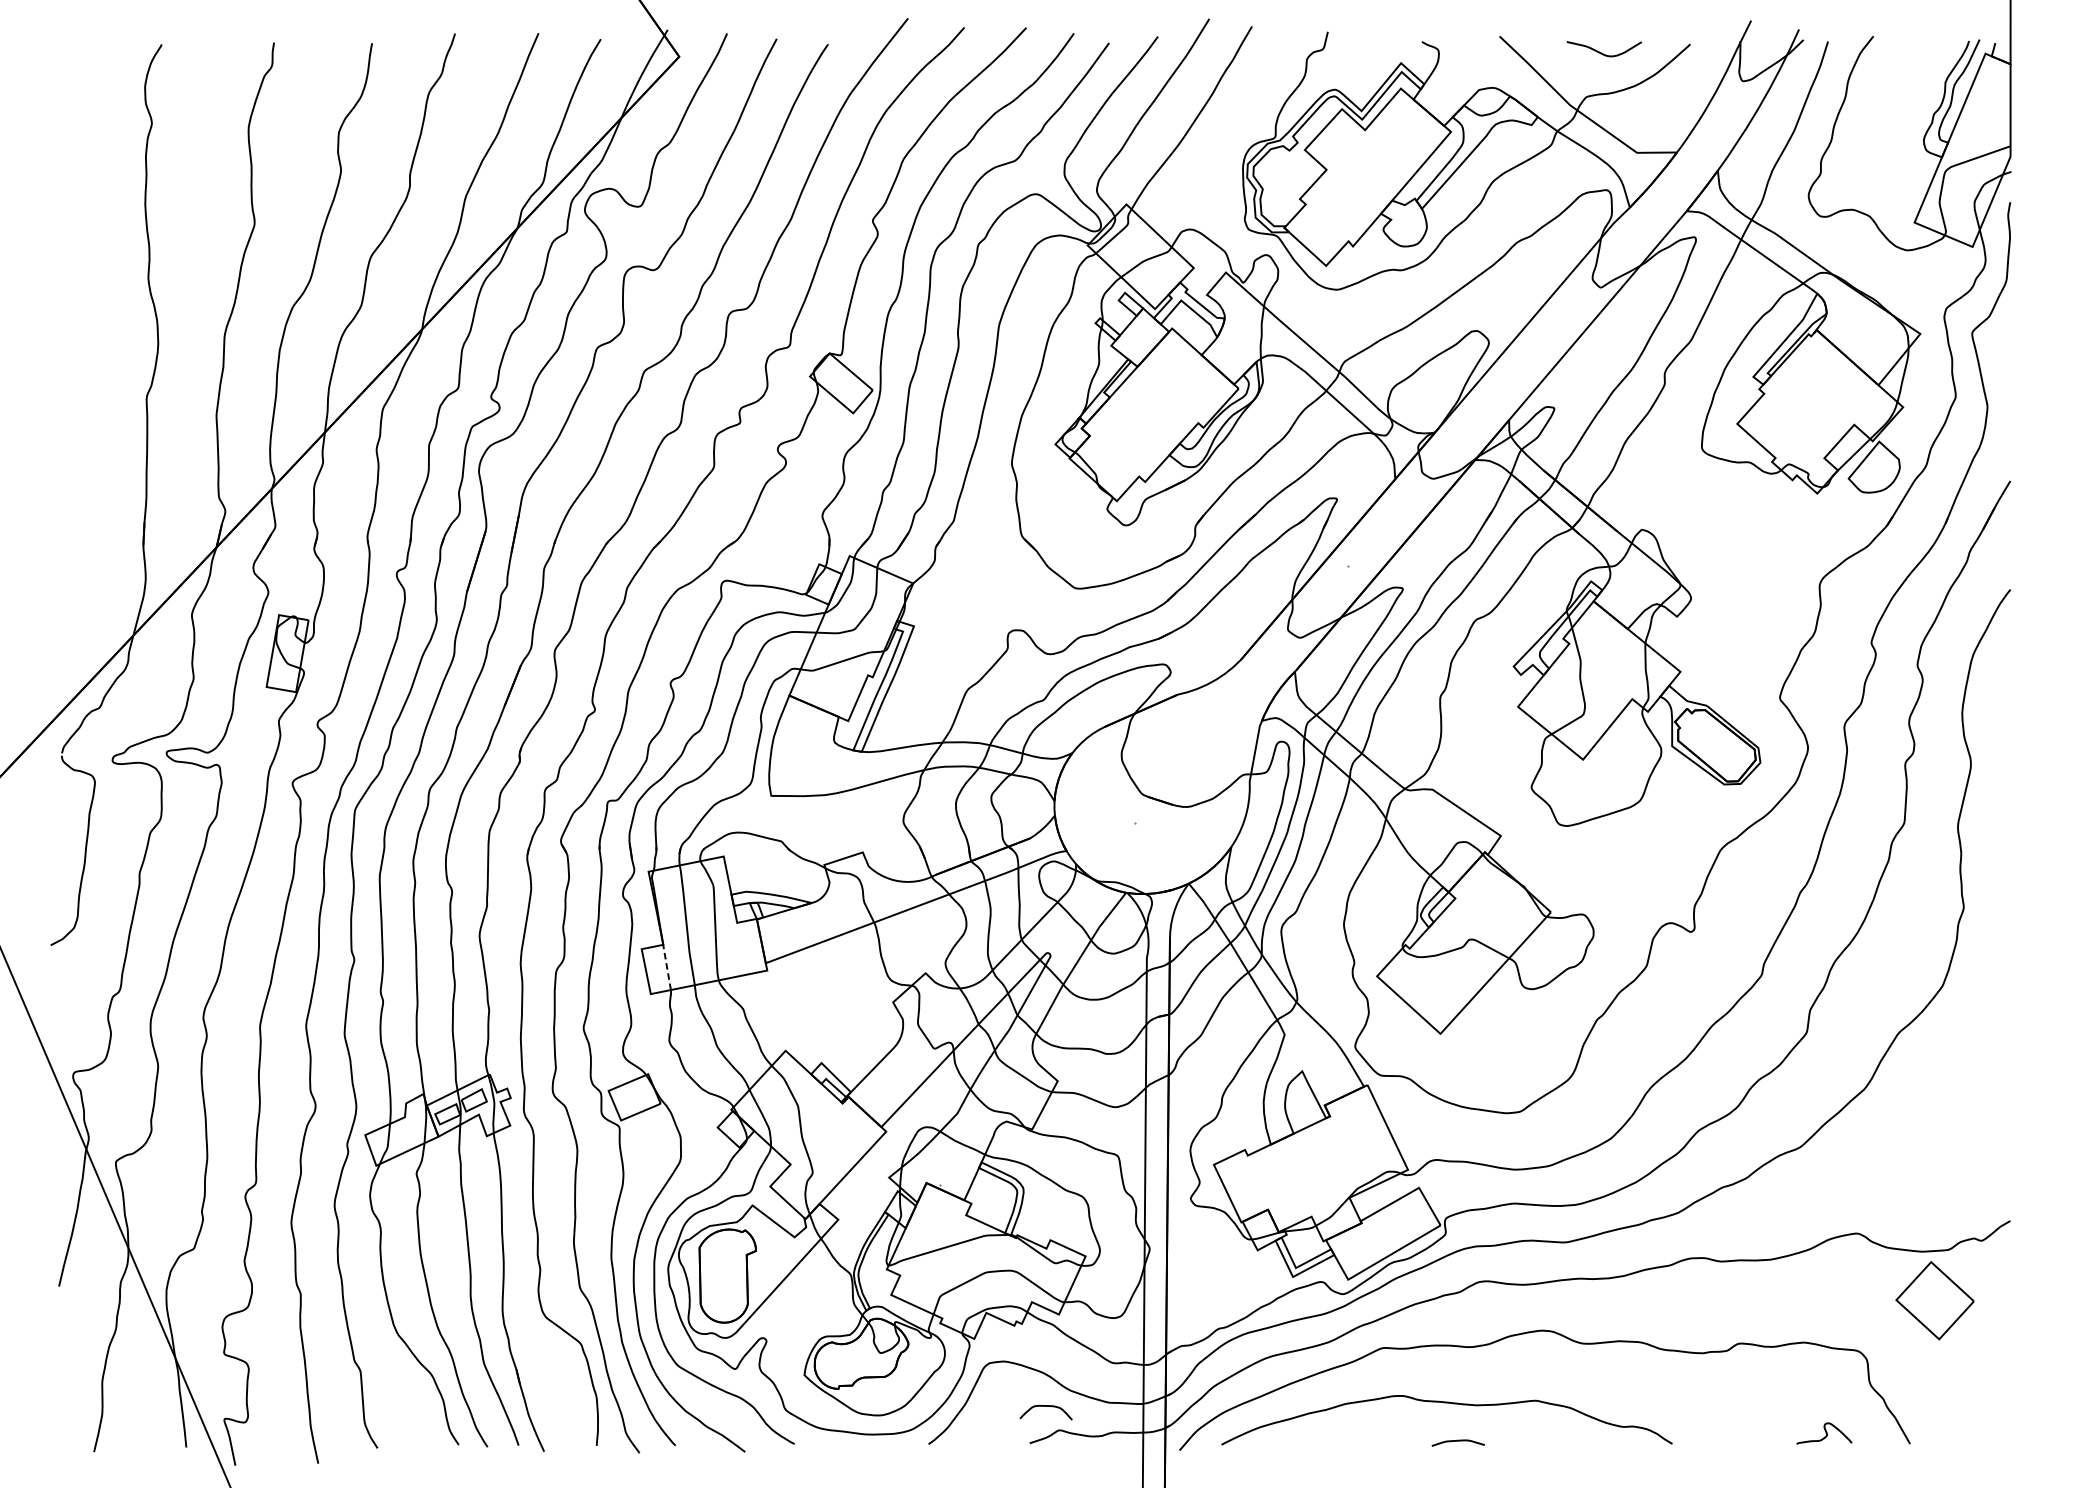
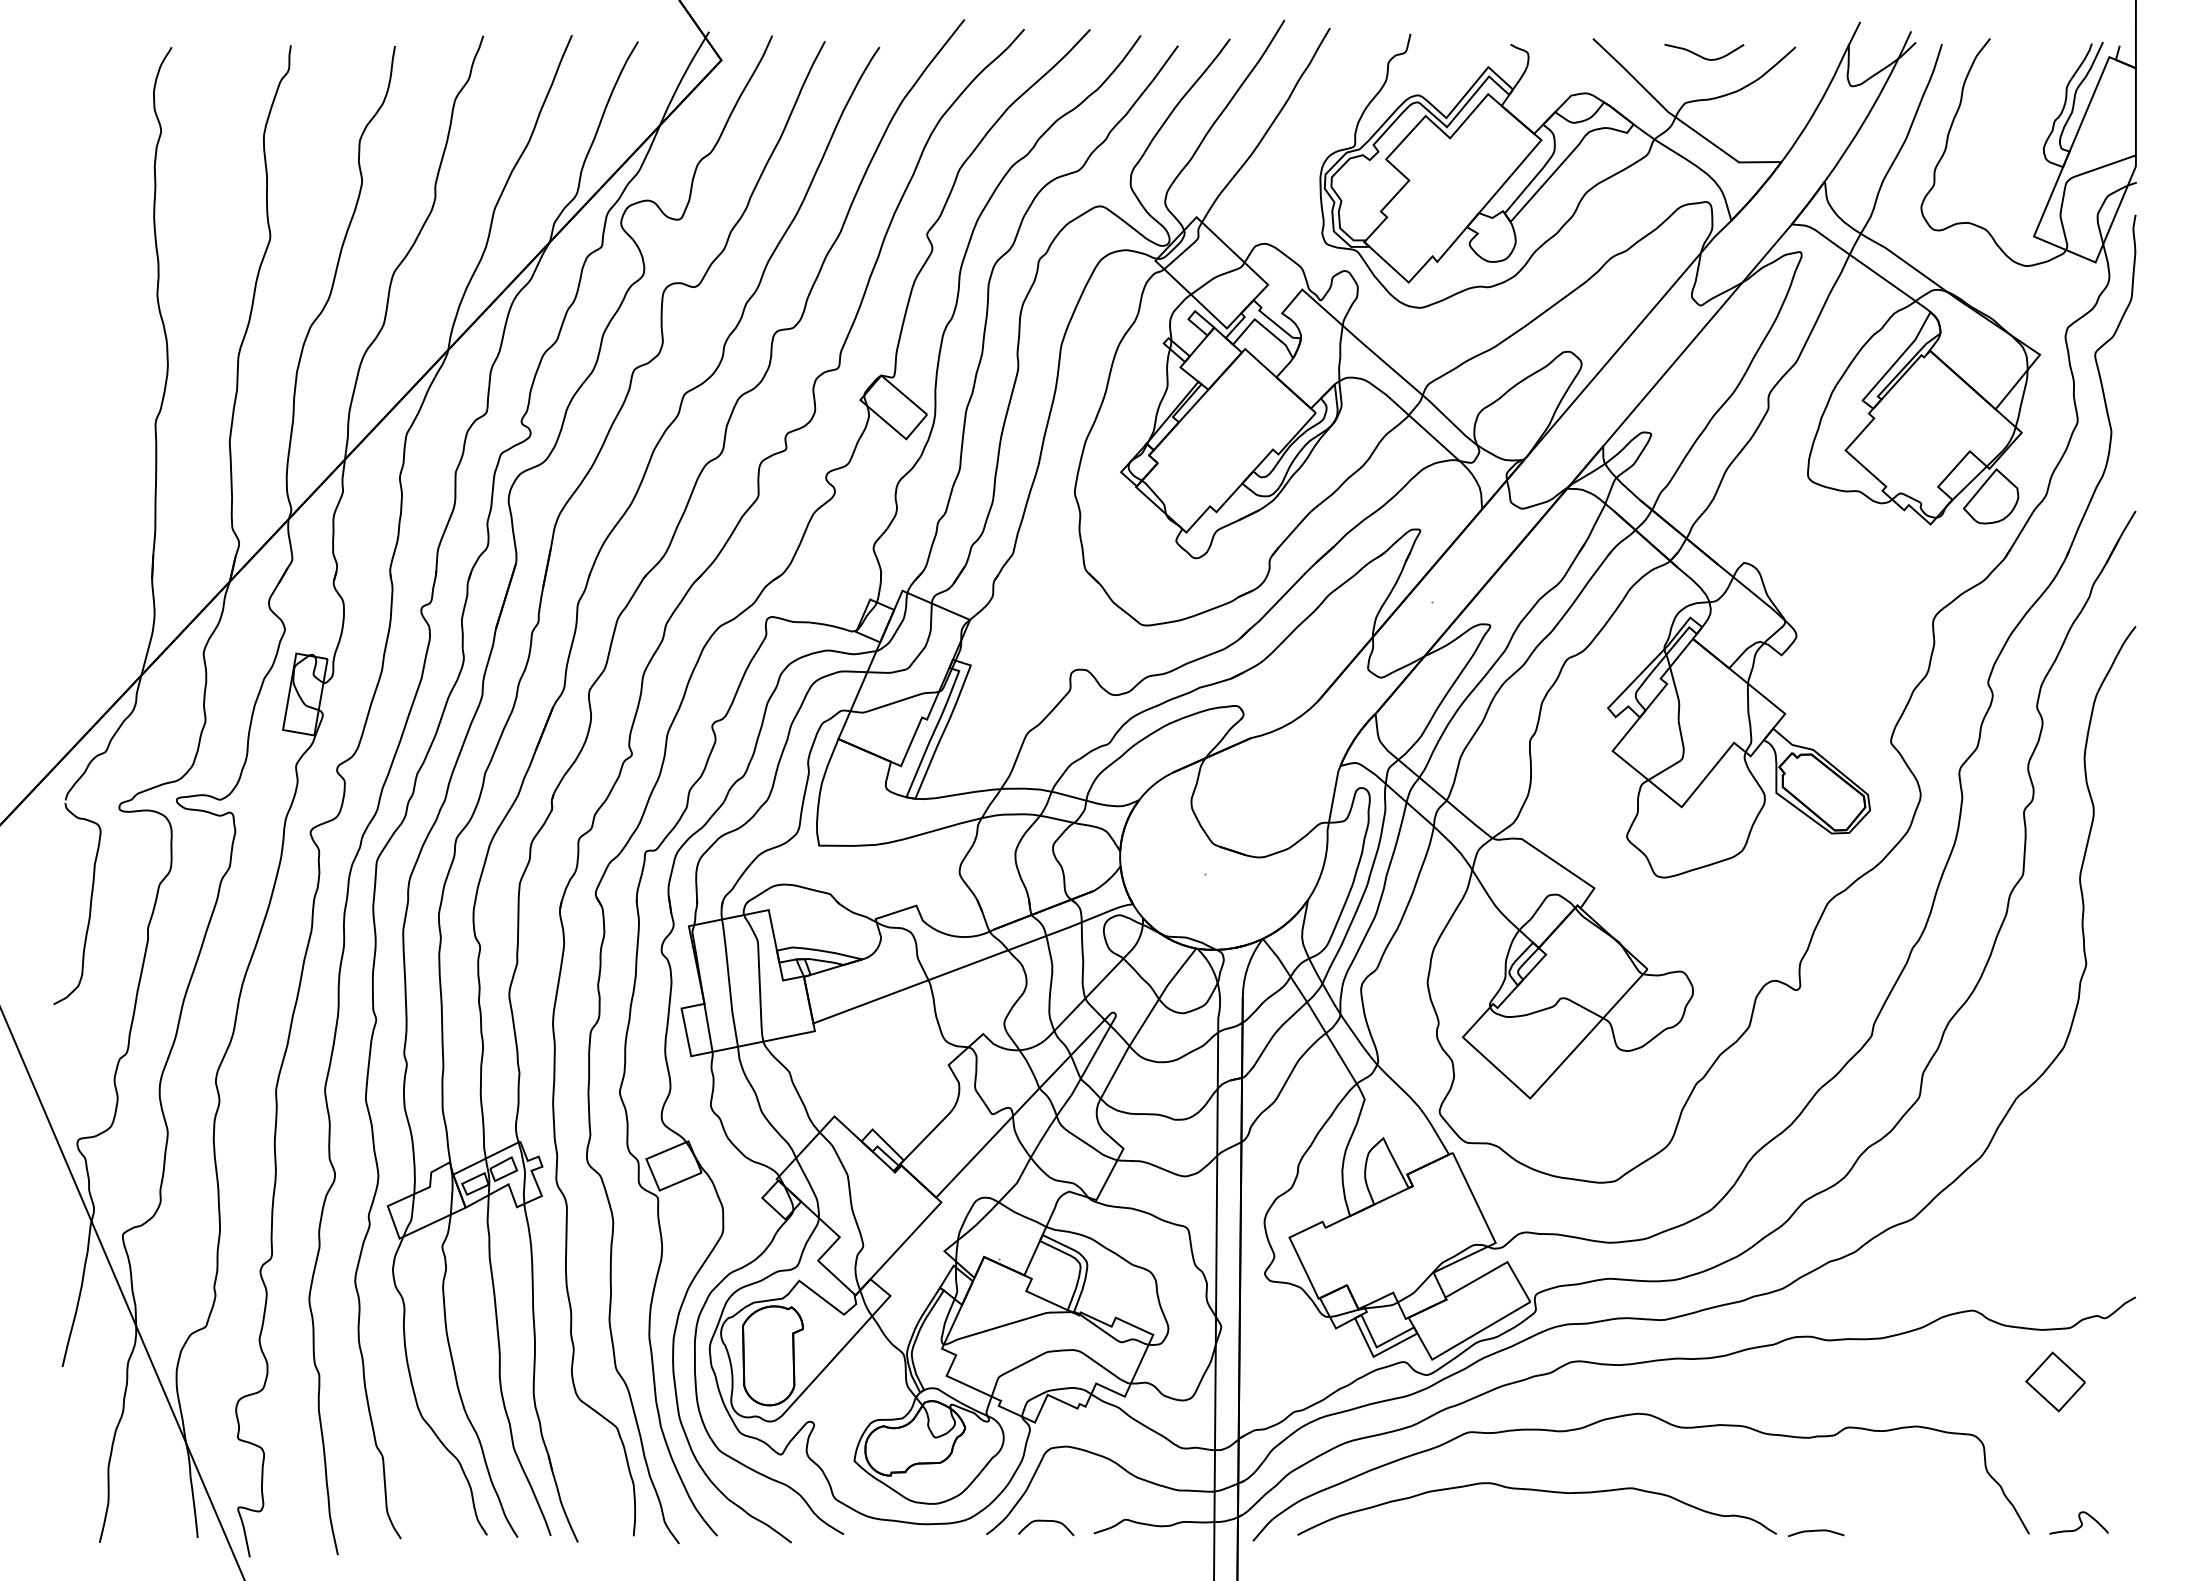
line: (667, 967) -> (708, 1027), dashed -> solid
part: (1934, 1300) -> (2055, 1381), size x0.71
curve: (1046, 1406) -> (1046, 1521), moved
curve: (1825, 1432) -> (2080, 1522), moved
curve: (1458, 1441) -> (1816, 1531), moved

